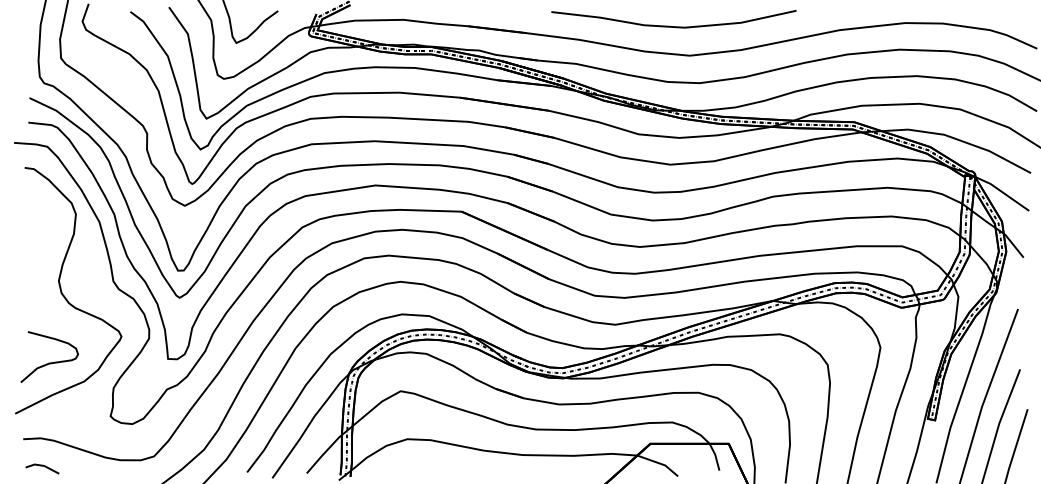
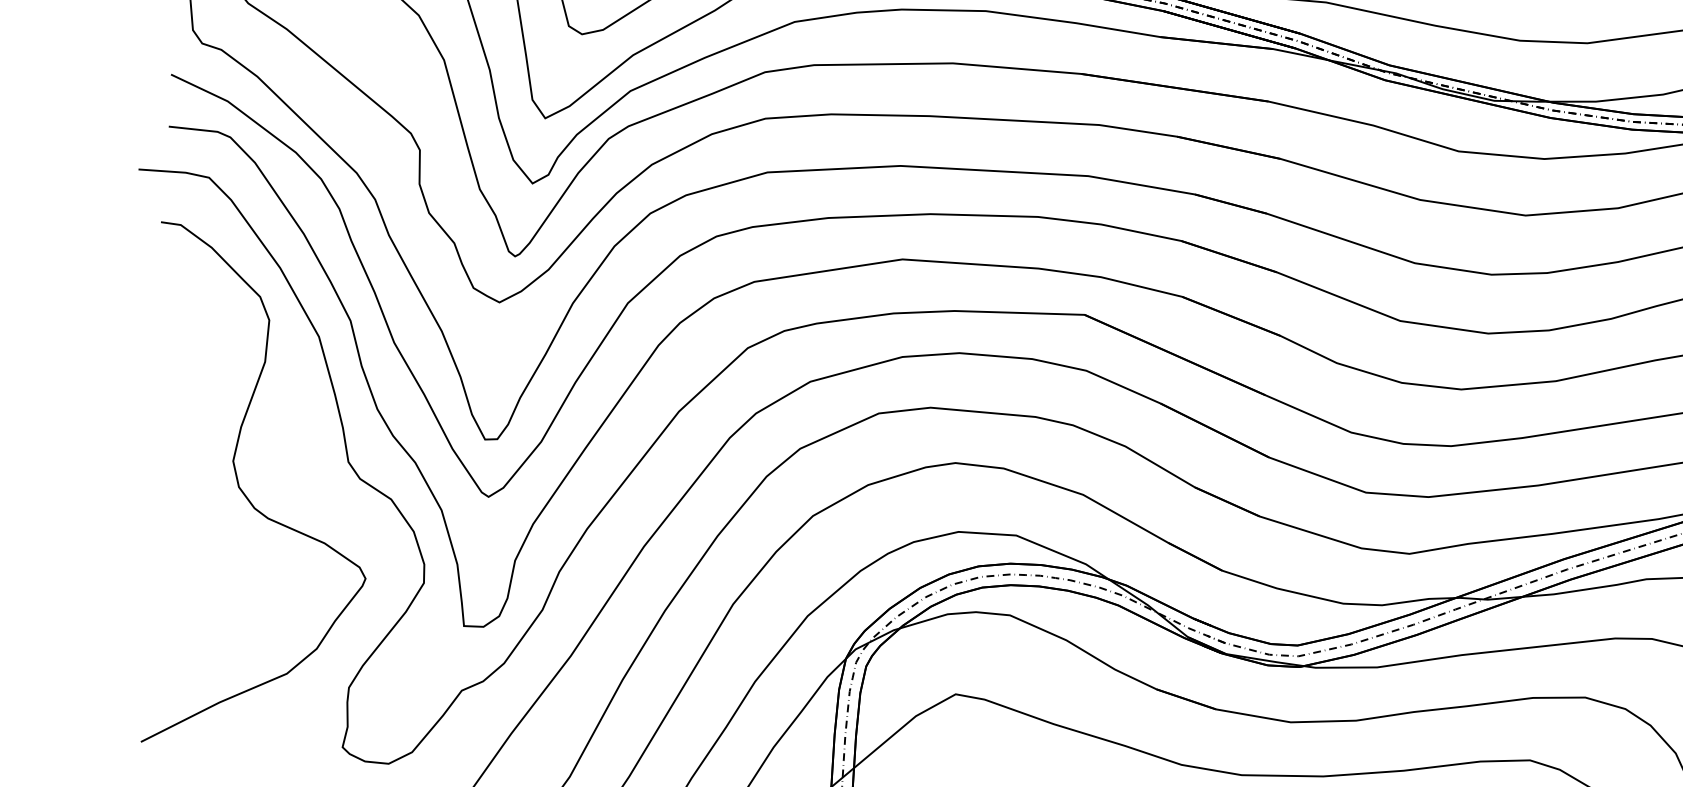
curve: (49, 362) -> (213, 633), removed

